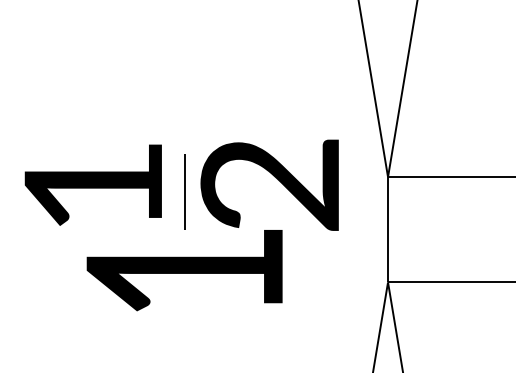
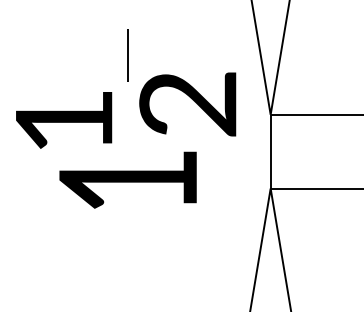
text: (269, 185) -> (187, 104), moved
line: (183, 192) -> (127, 55), moved

